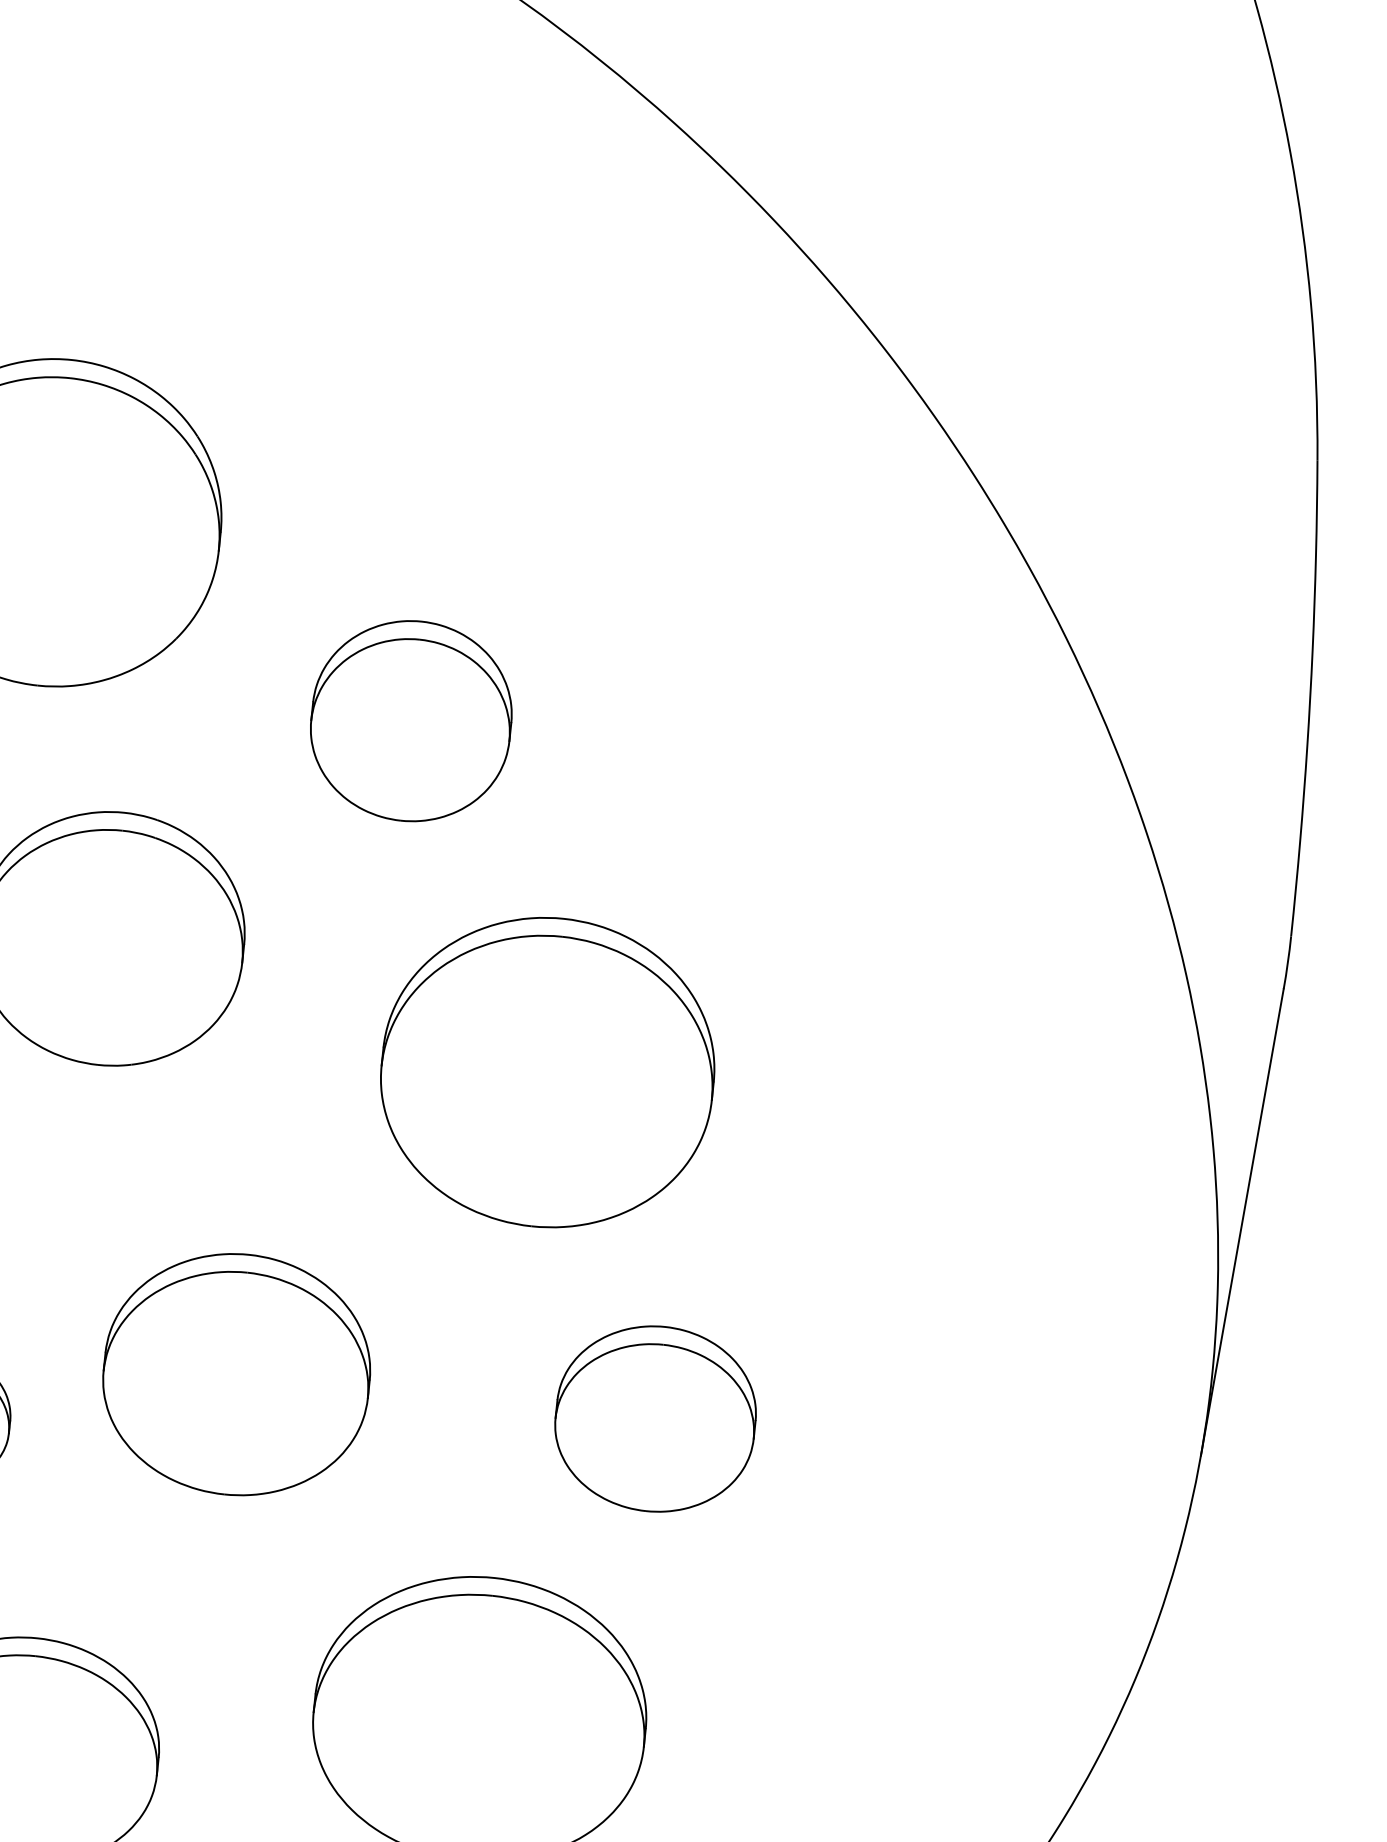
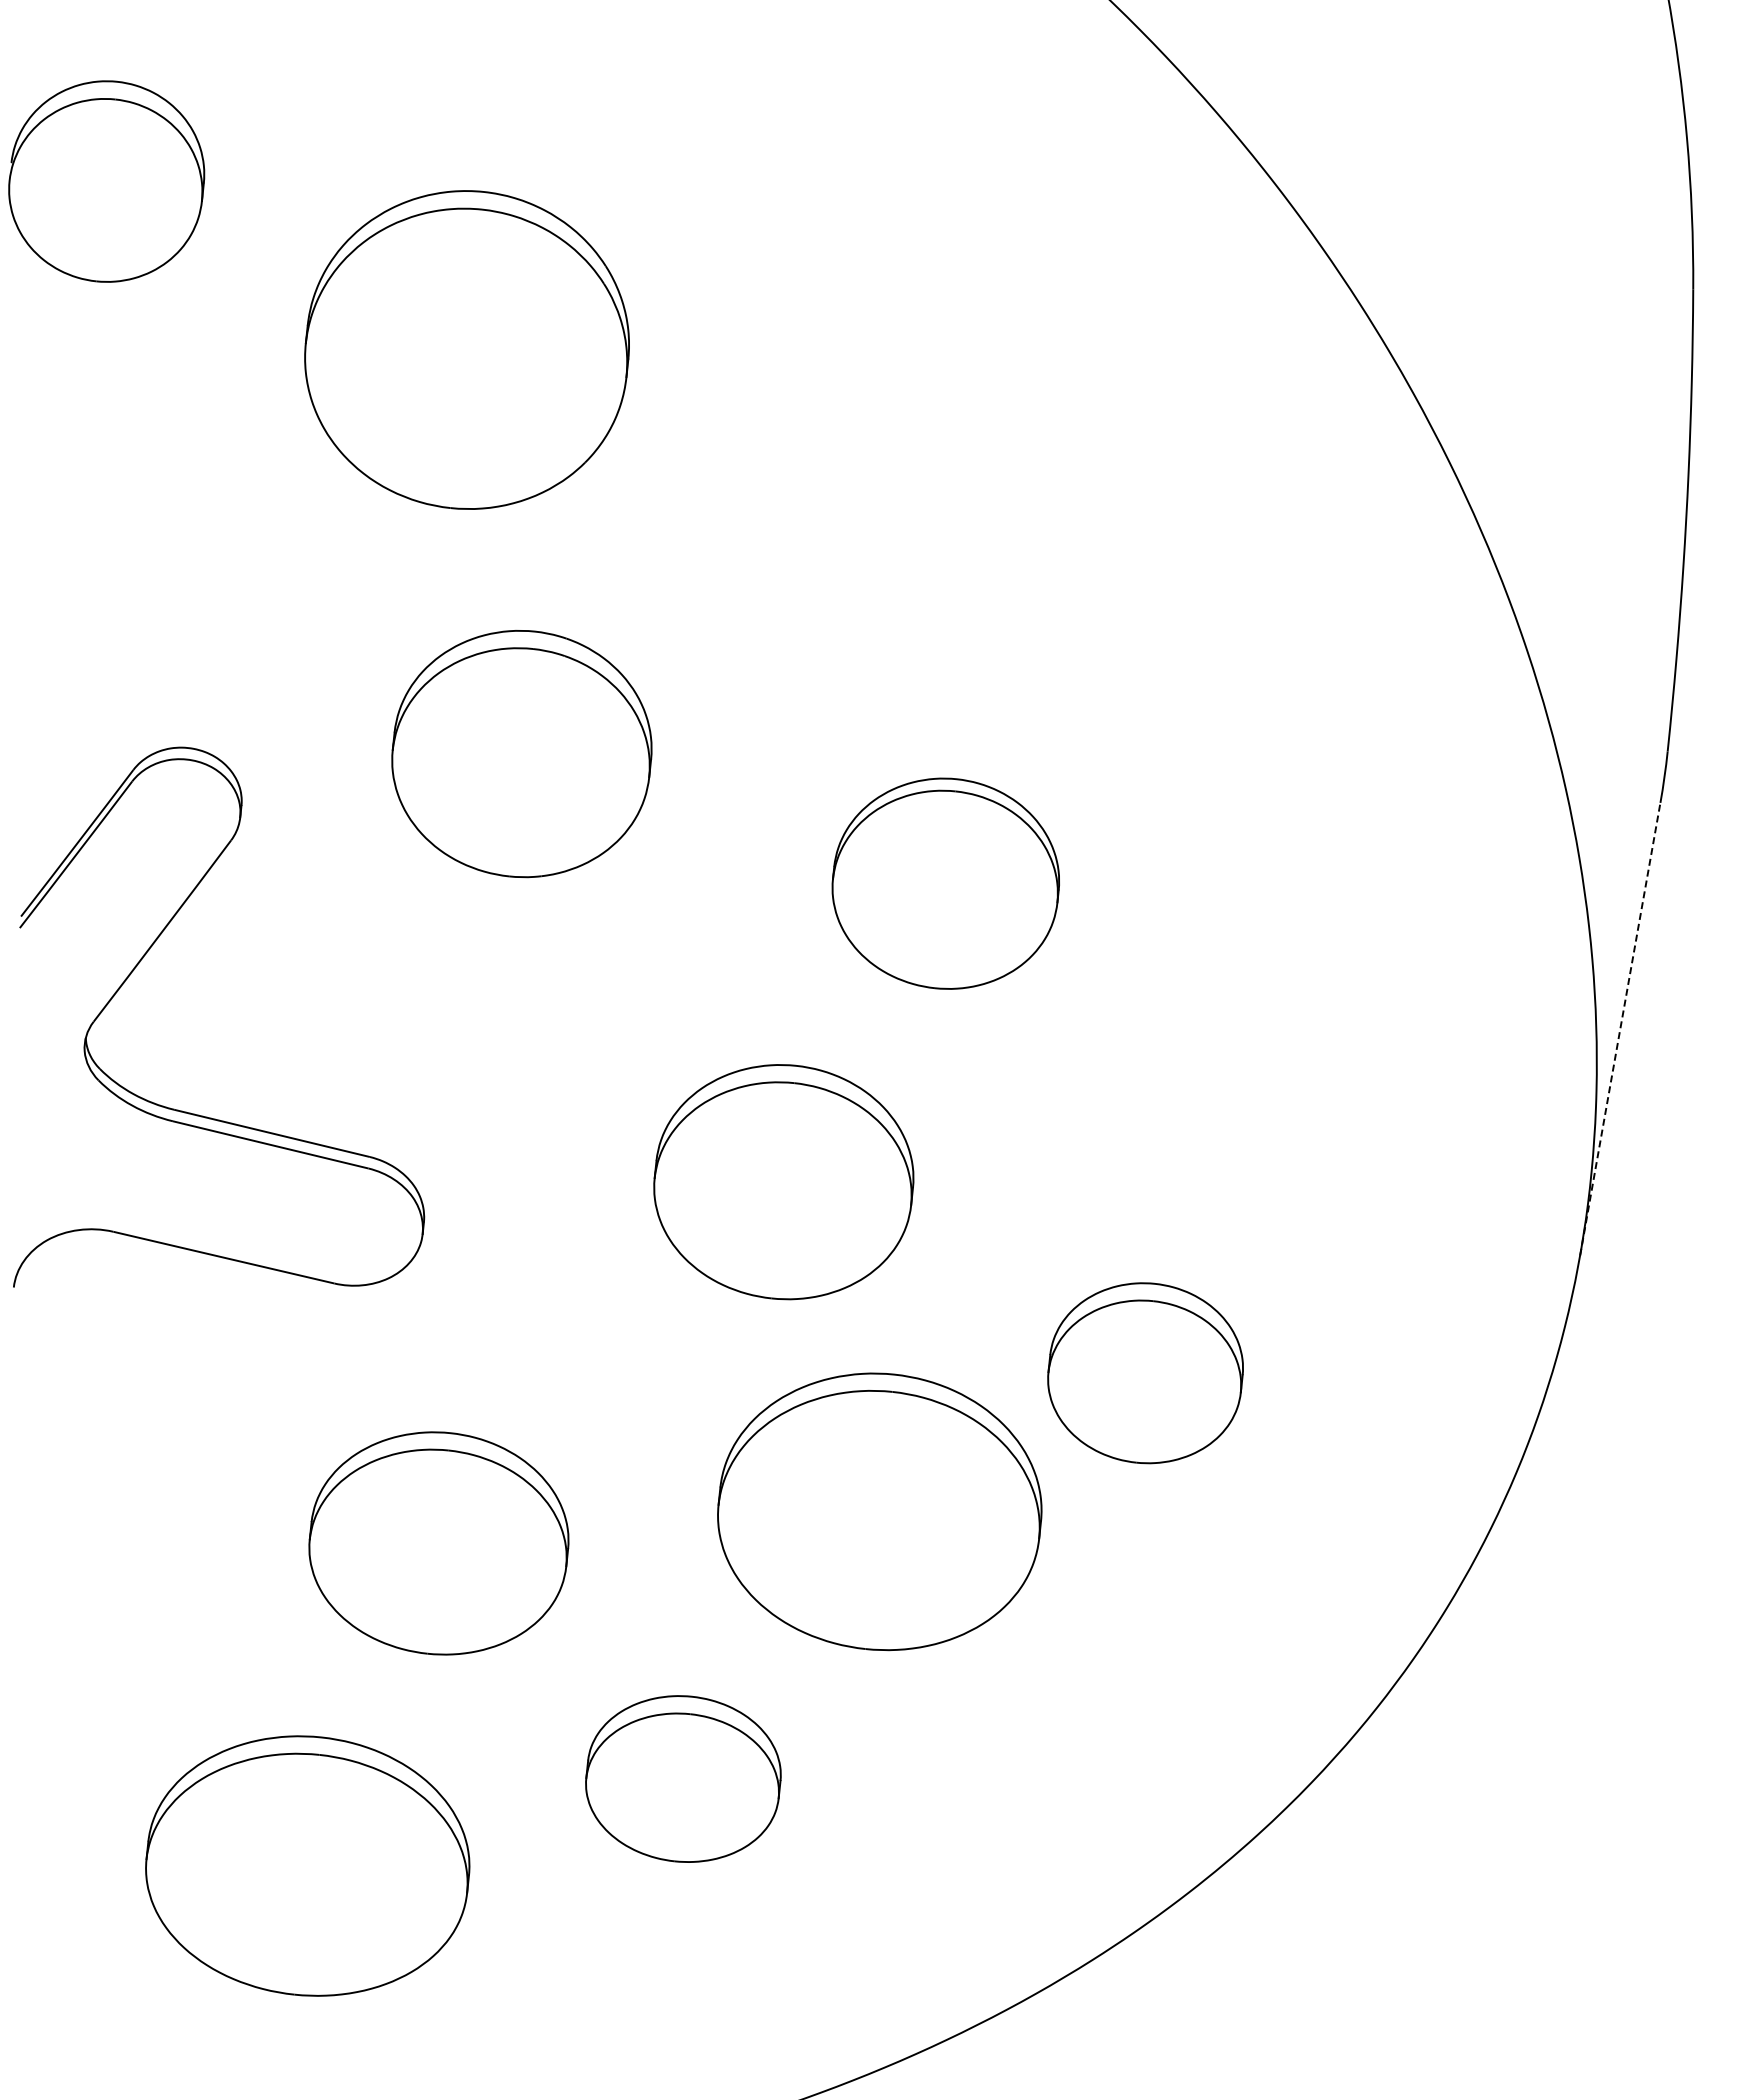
part: (411, 721) -> (813, 542), removed
part: (547, 1072) -> (945, 883), size x0.7
line: (1242, 1222) -> (1620, 1029), solid -> dashed
part: (236, 1375) -> (783, 1182), moved
part: (655, 1419) -> (1145, 1373), moved

